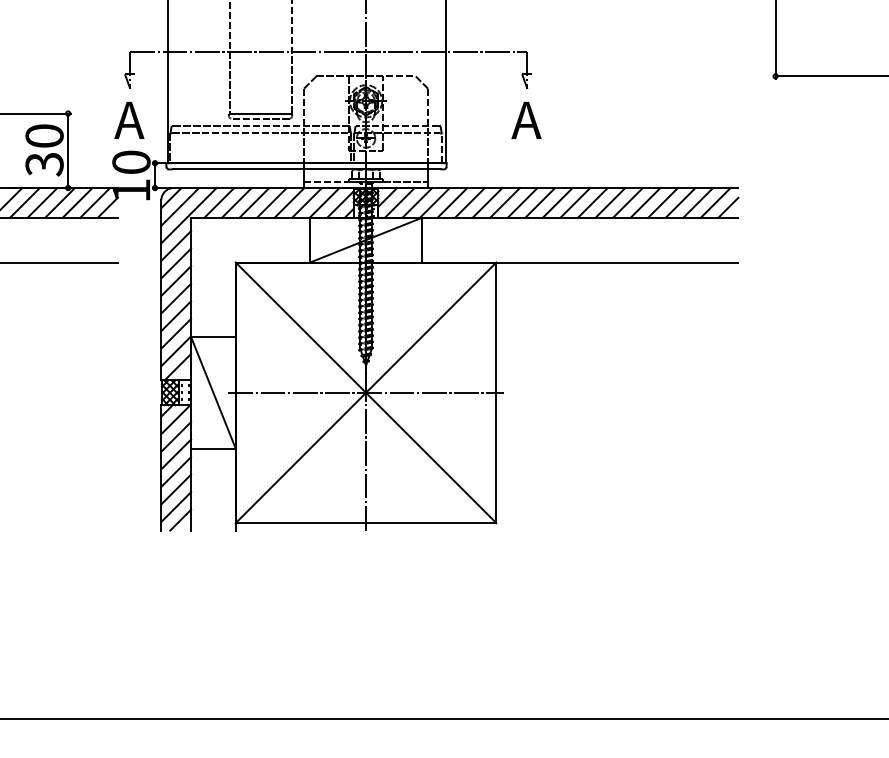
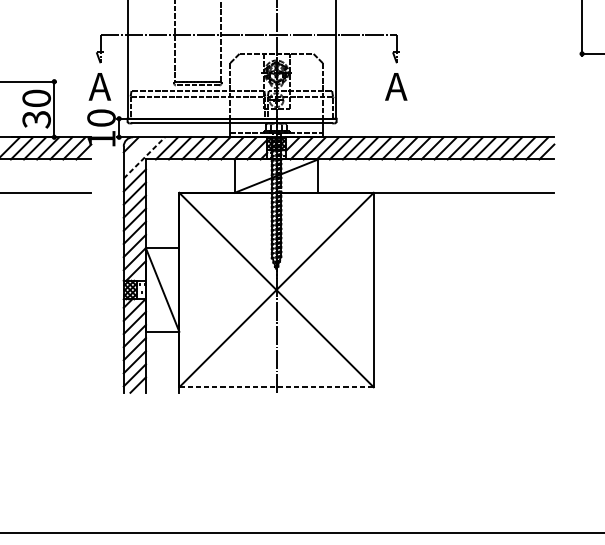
line: (180, 206) -> (138, 151), removed
line: (189, 215) -> (144, 157), solid -> dashed
line: (365, 392) -> (276, 289), removed
line: (366, 523) -> (276, 387), solid -> dashed

